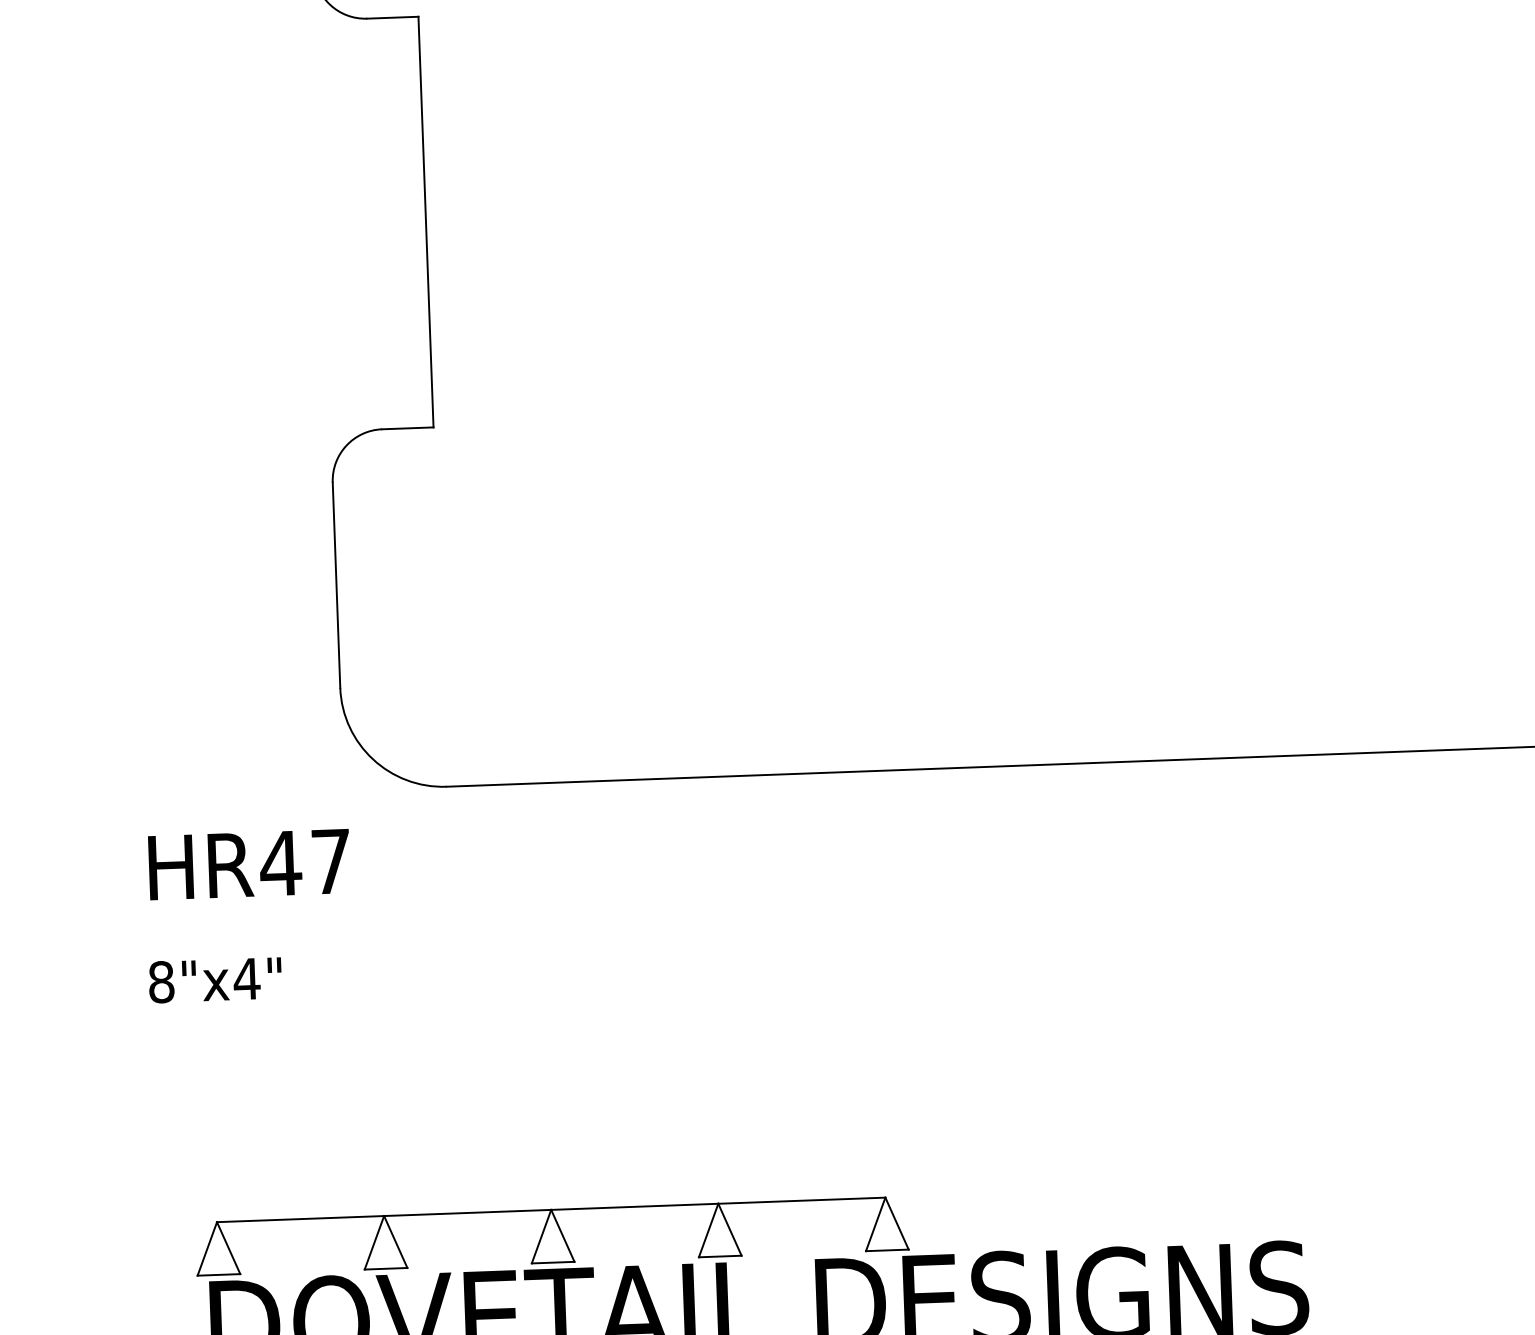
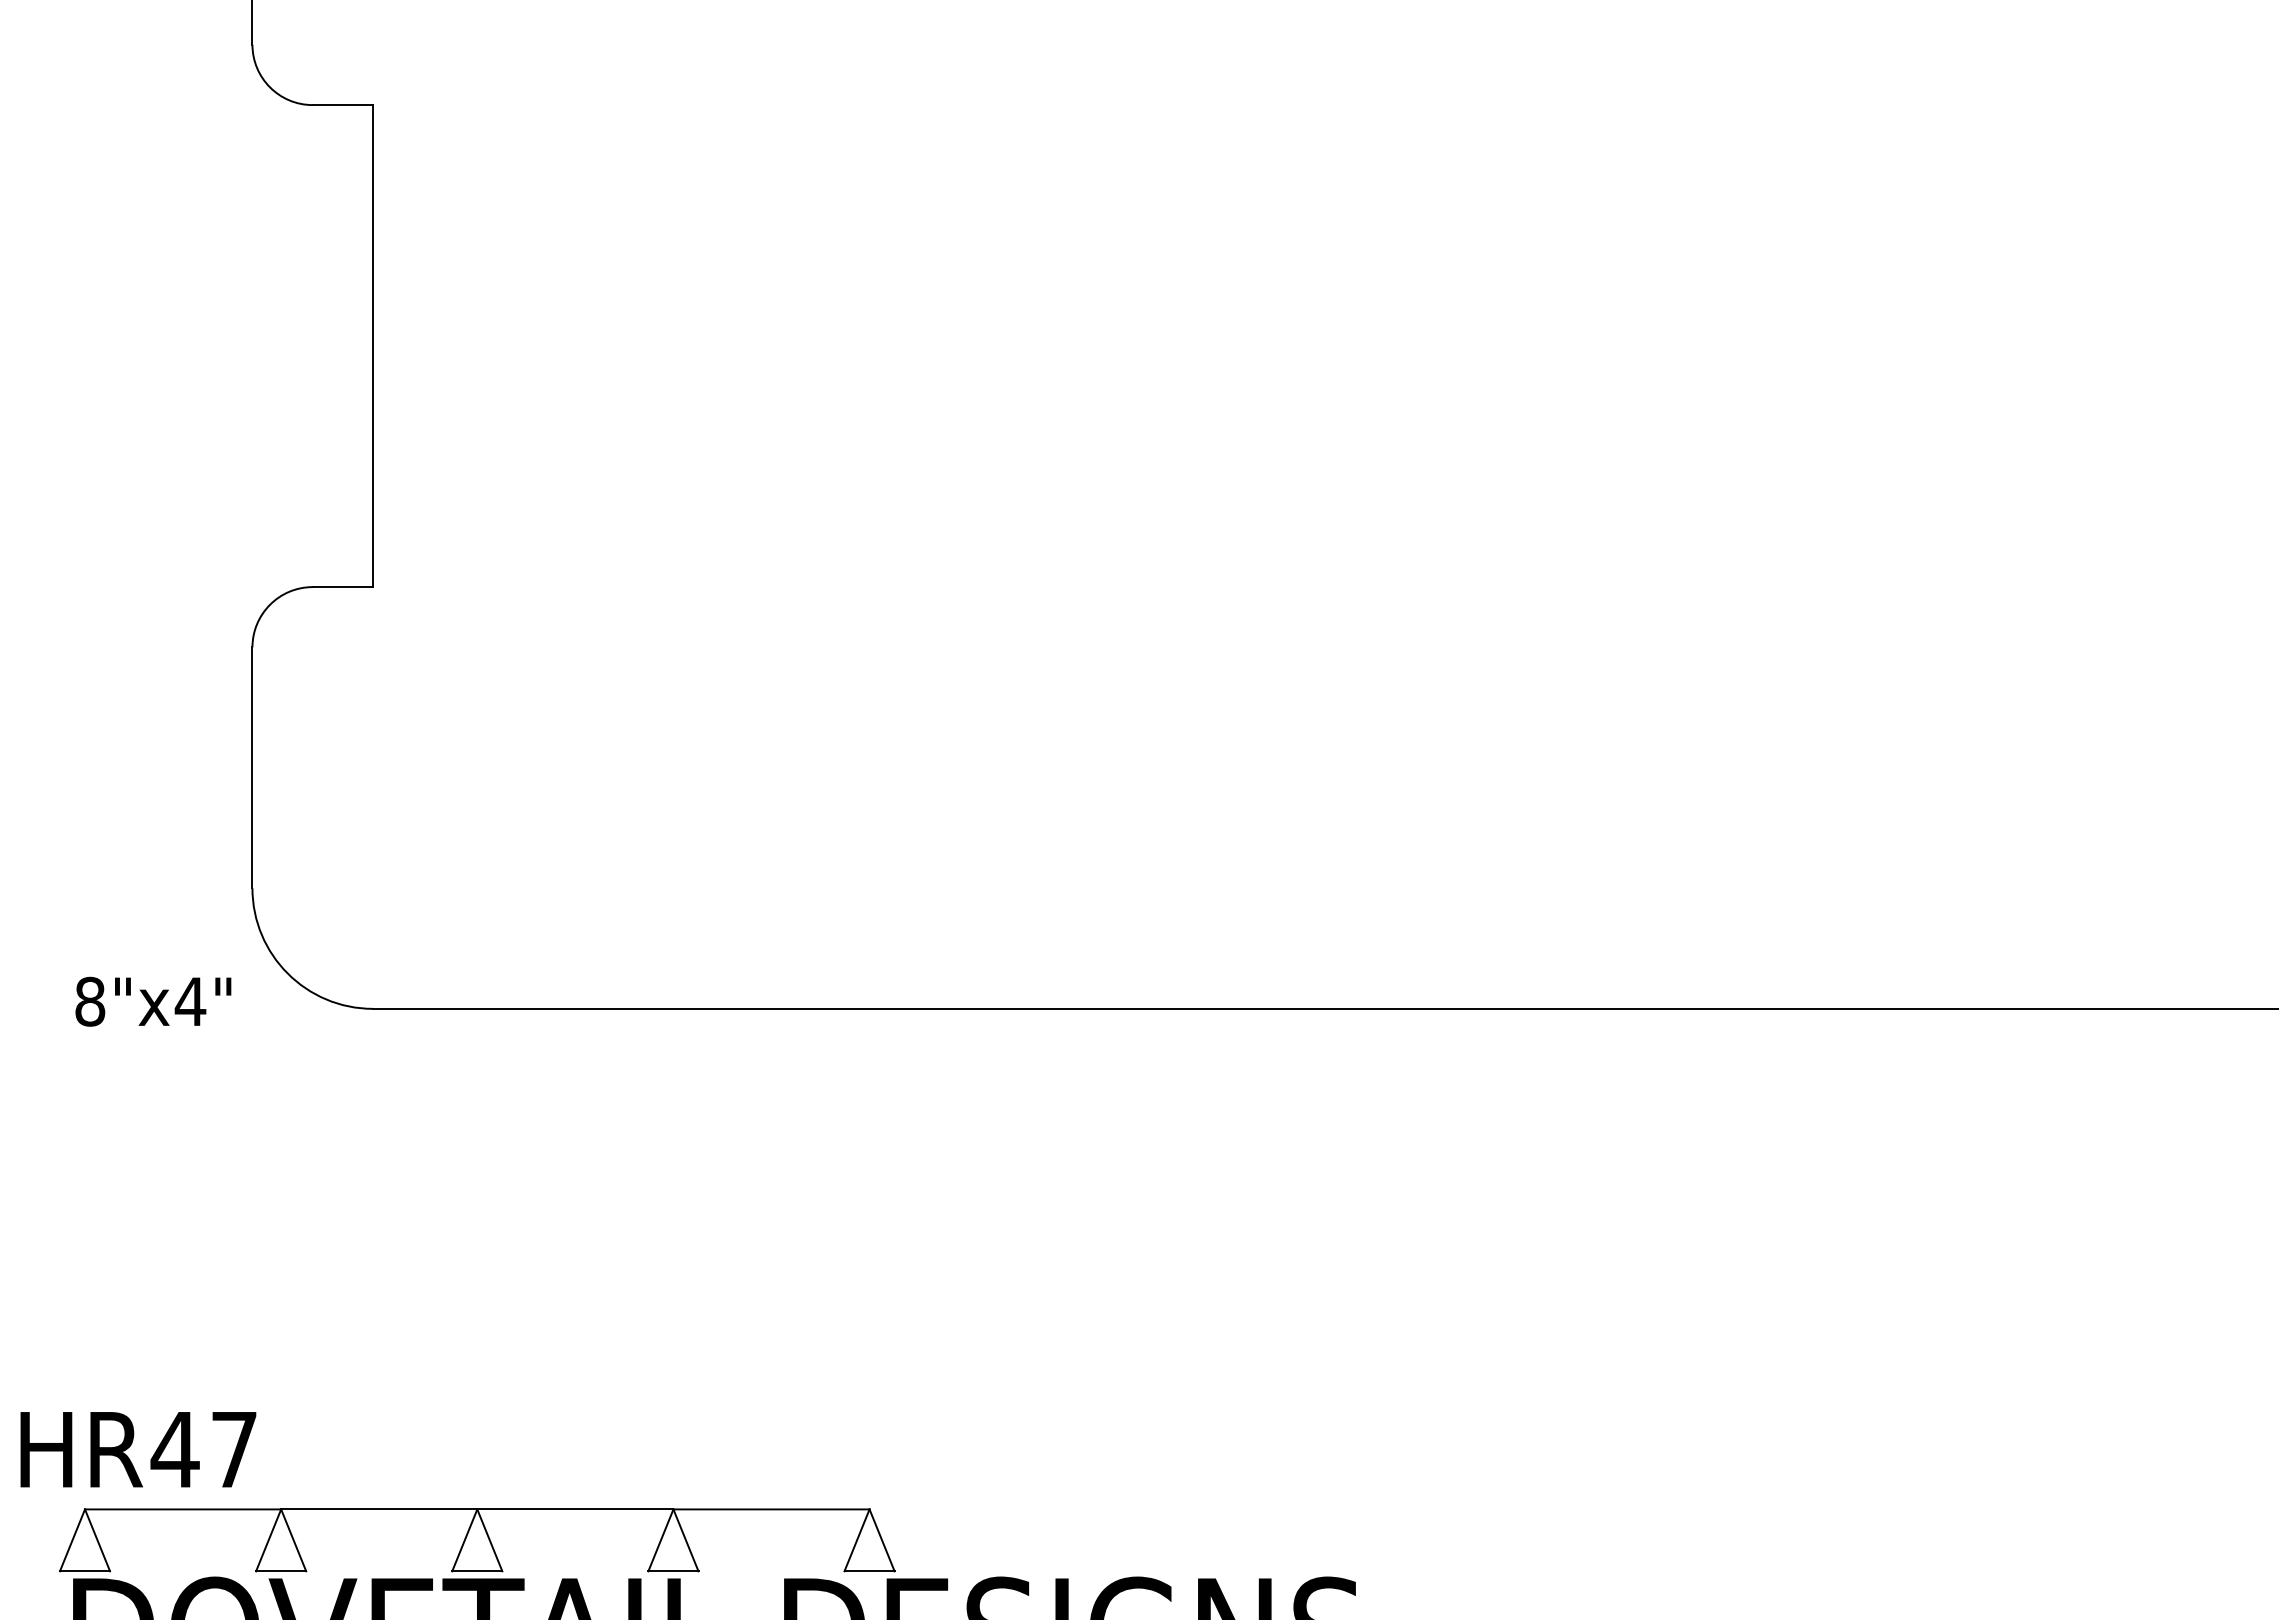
text: (249, 864) -> (138, 1449), moved
text: (215, 980) -> (153, 1001), moved

